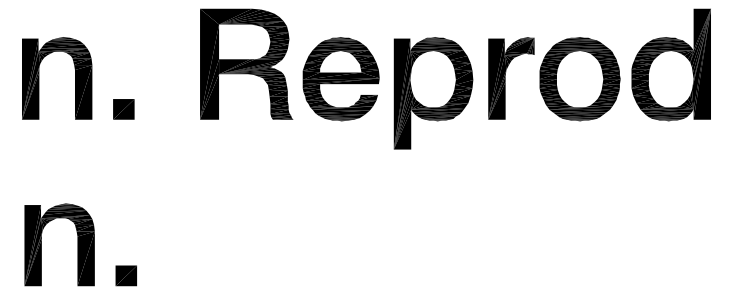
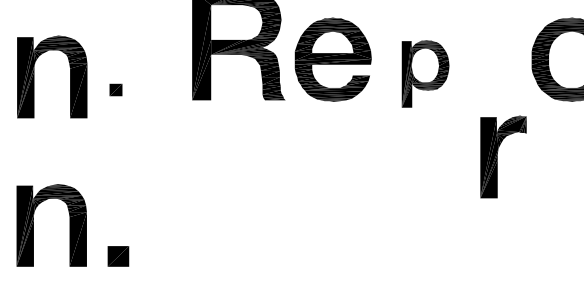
part: (39, 78) -> (34, 77), moved
part: (511, 78) -> (503, 157), moved
part: (433, 93) -> (425, 74), size x0.6
part: (123, 109) -> (115, 90), size x0.6

